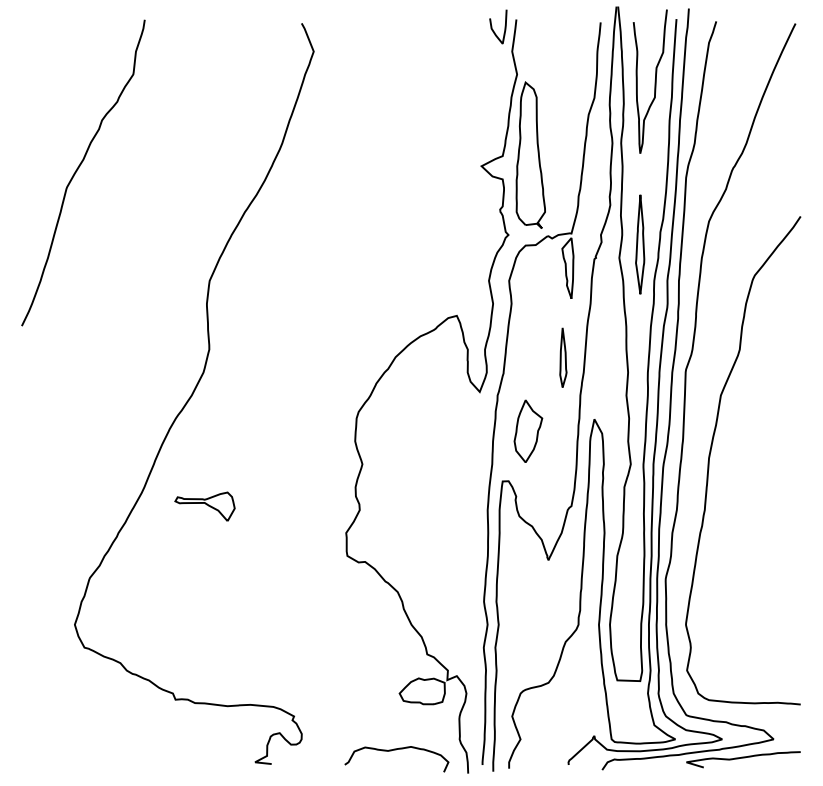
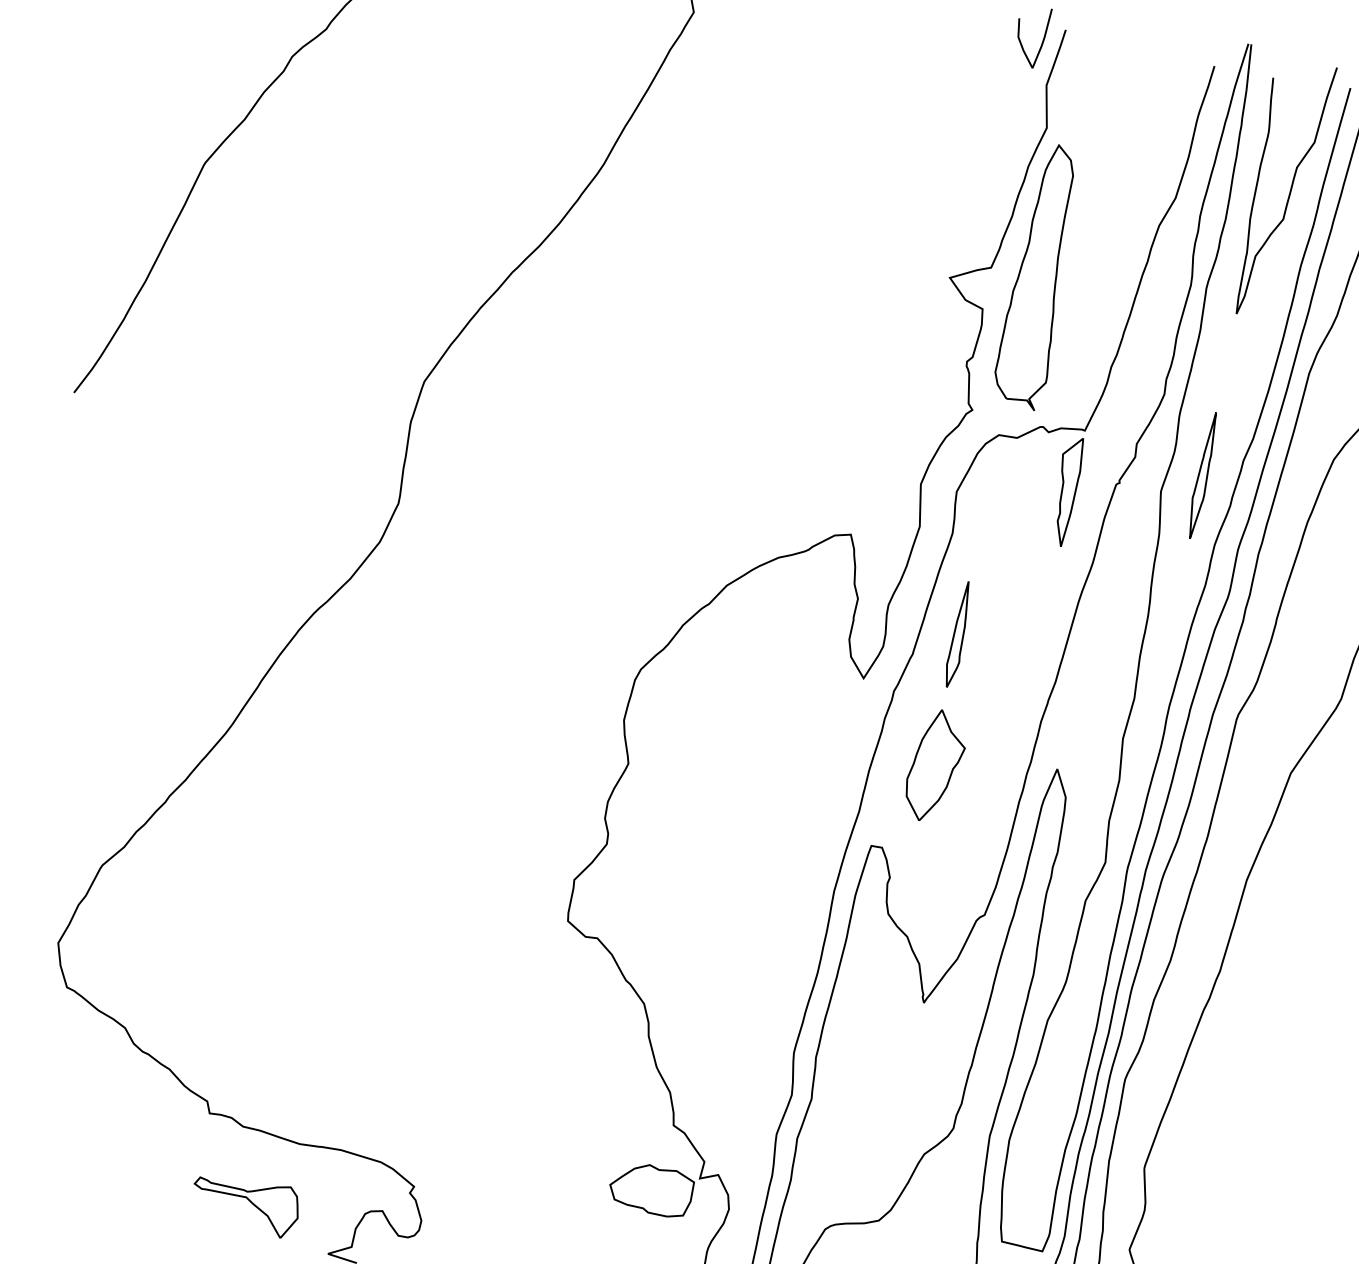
part: (639, 244) -> (1201, 475), size x0.71
part: (563, 357) -> (959, 634), moved
part: (204, 506) -> (244, 1203), moved

